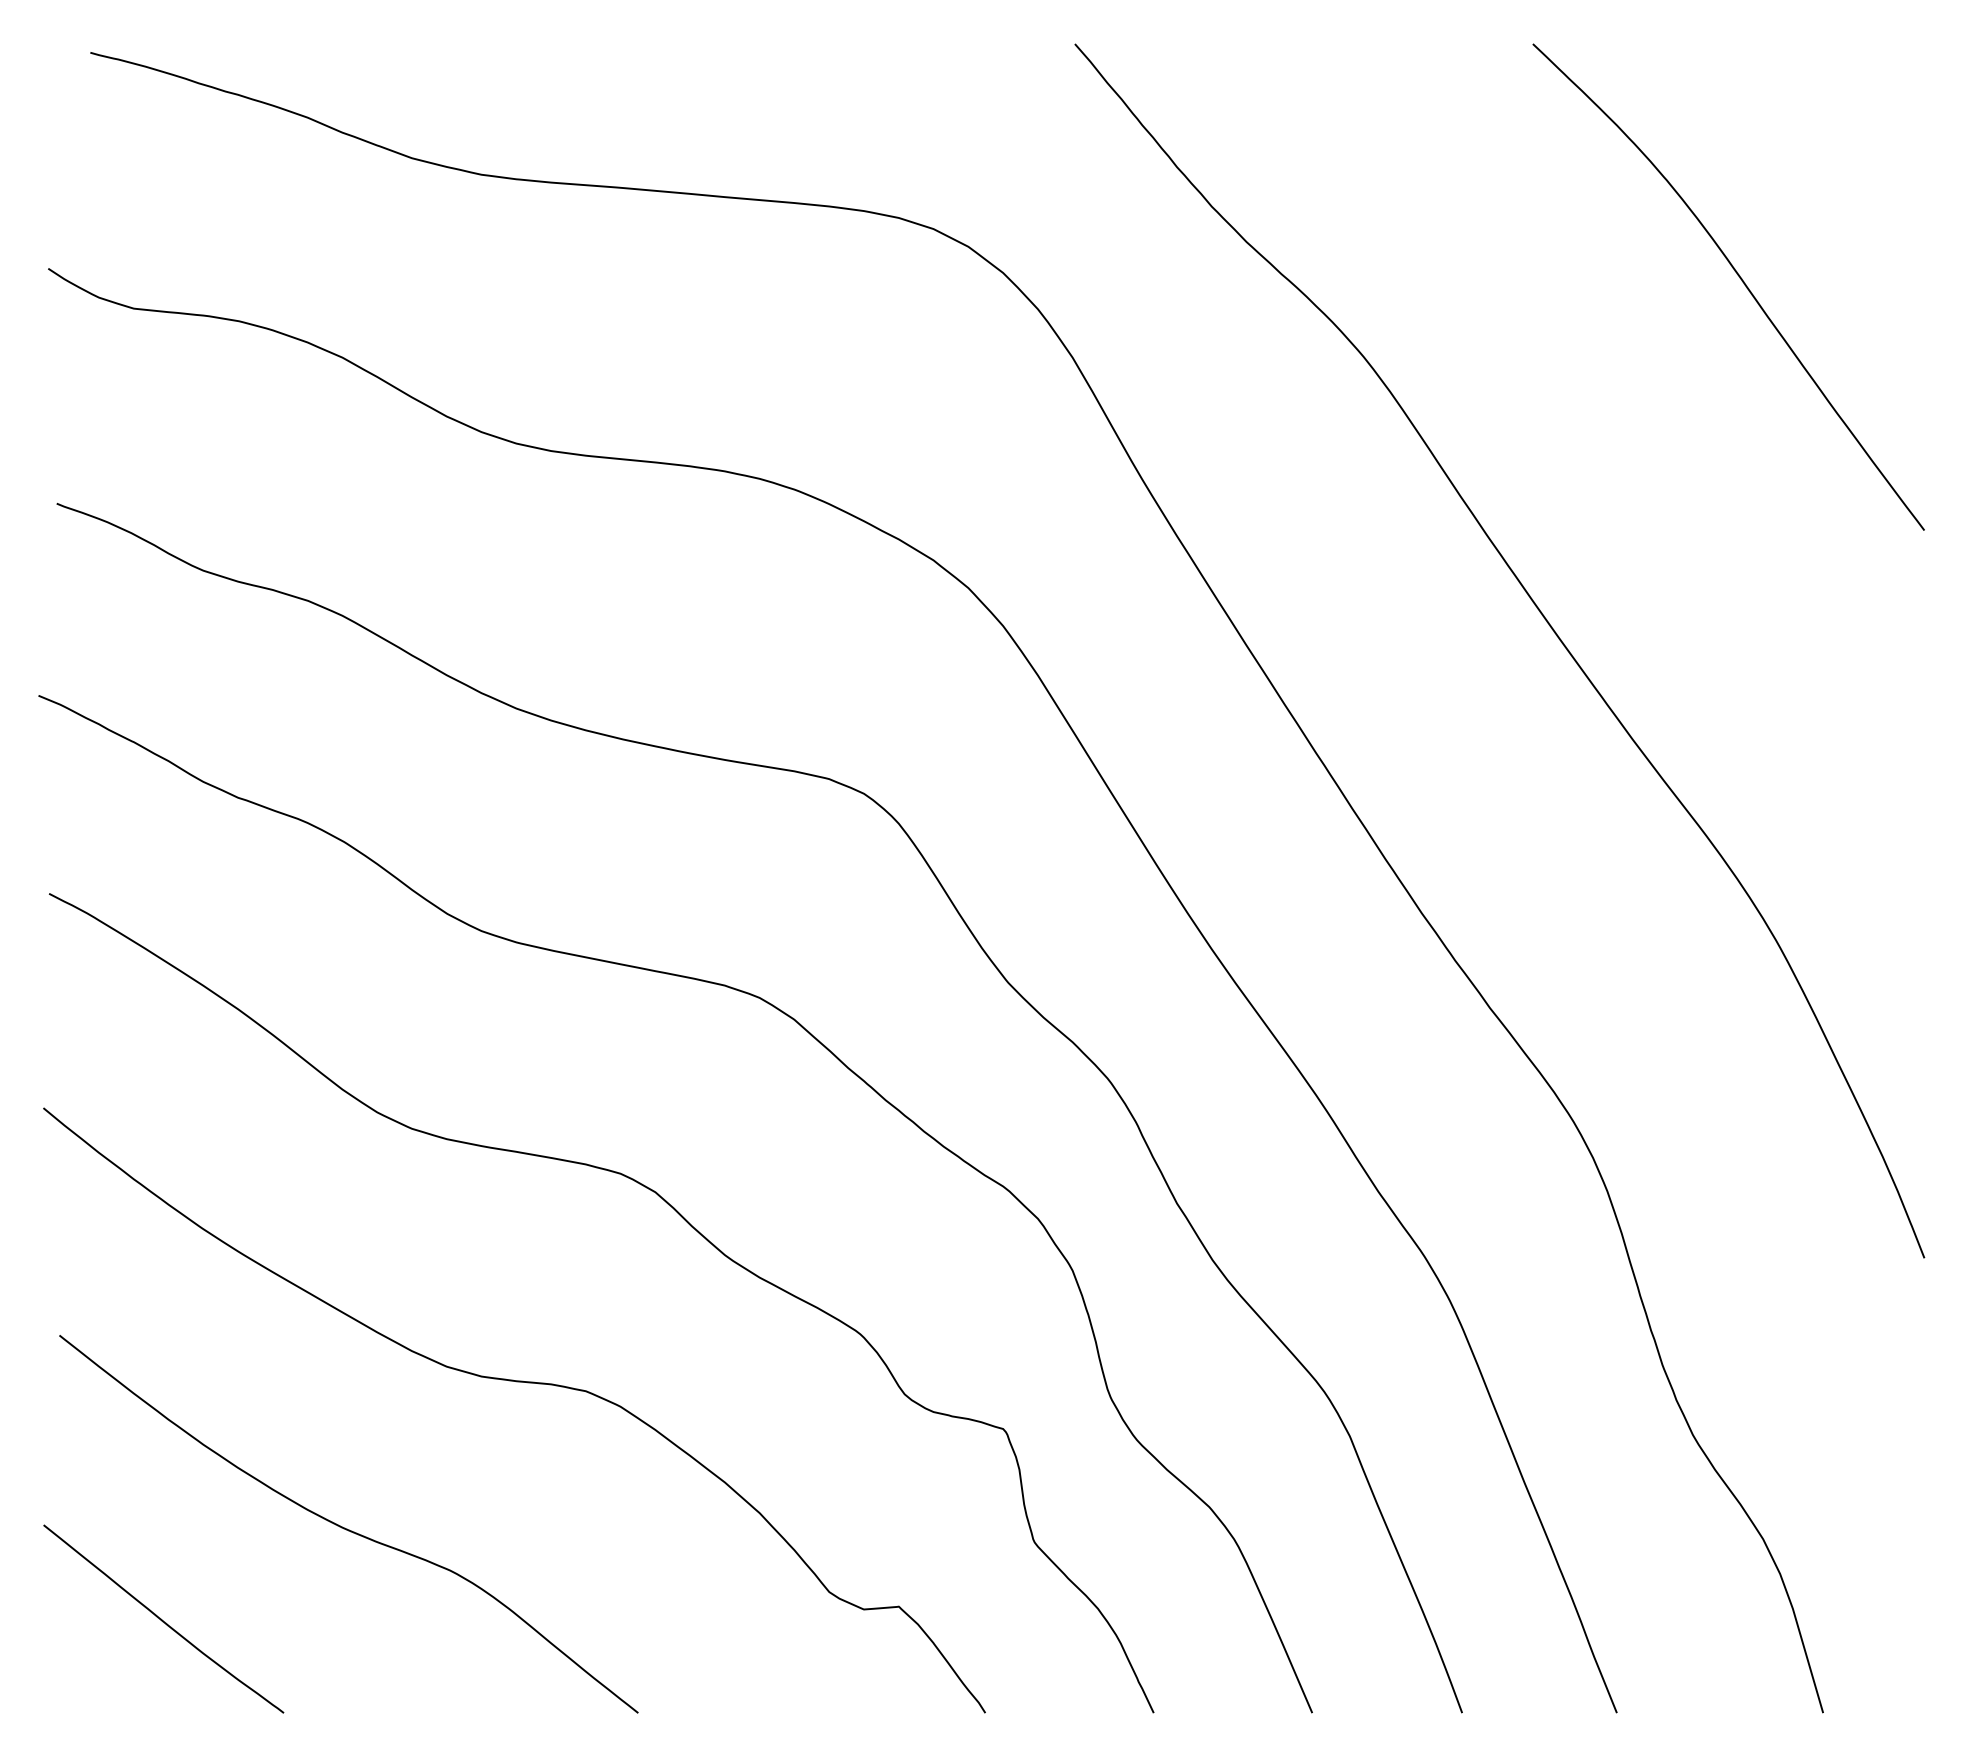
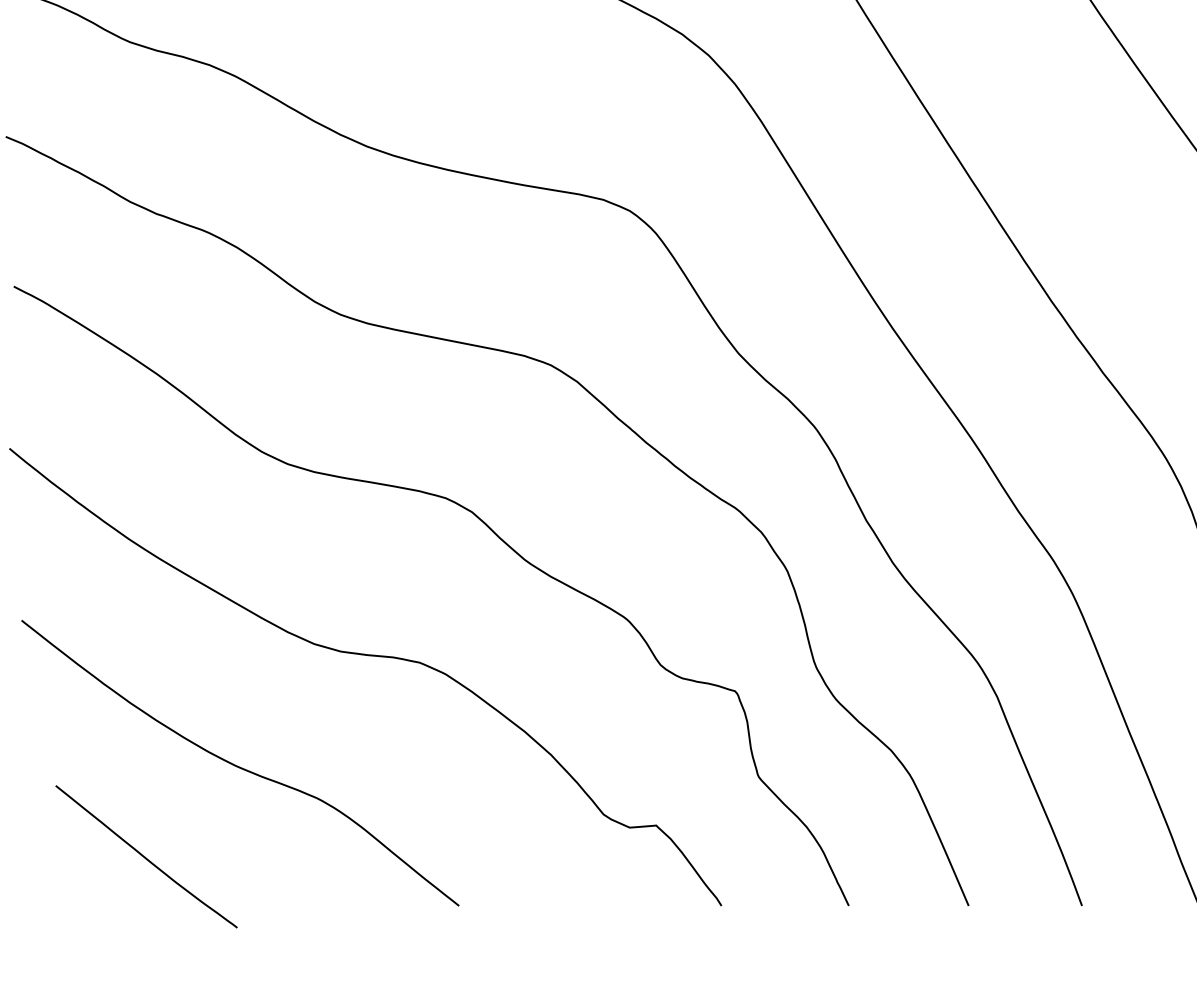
curve: (162, 1619) -> (145, 857), moved

